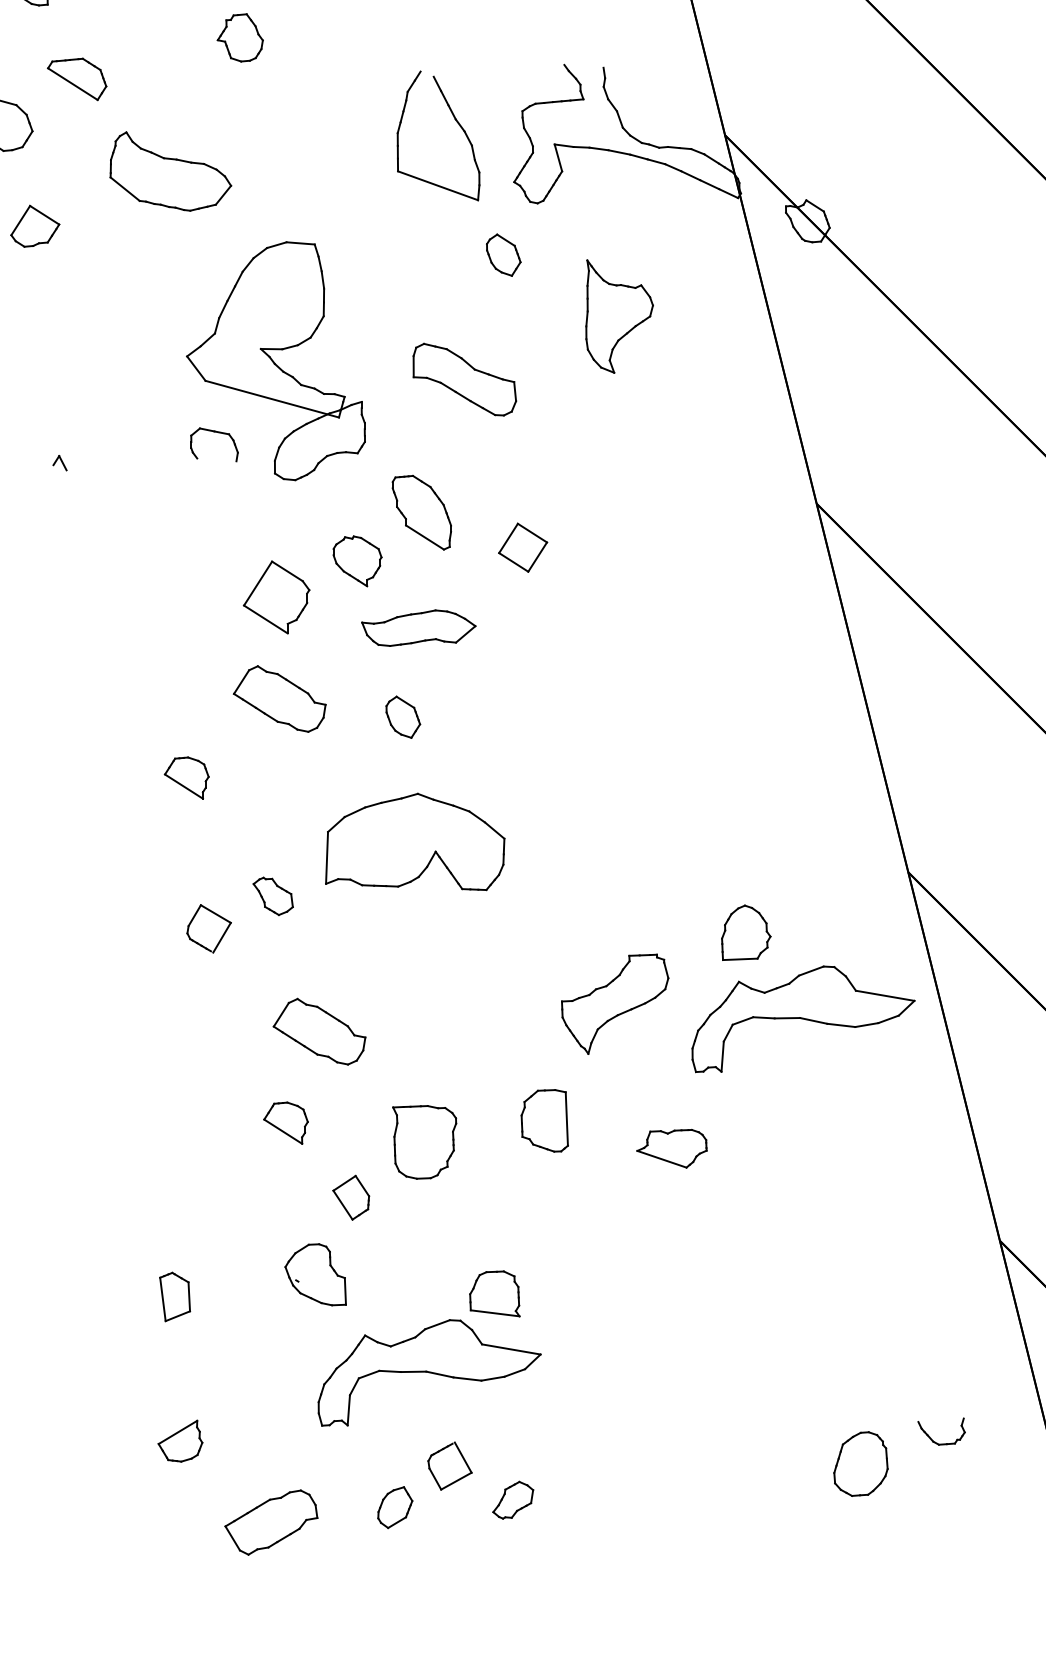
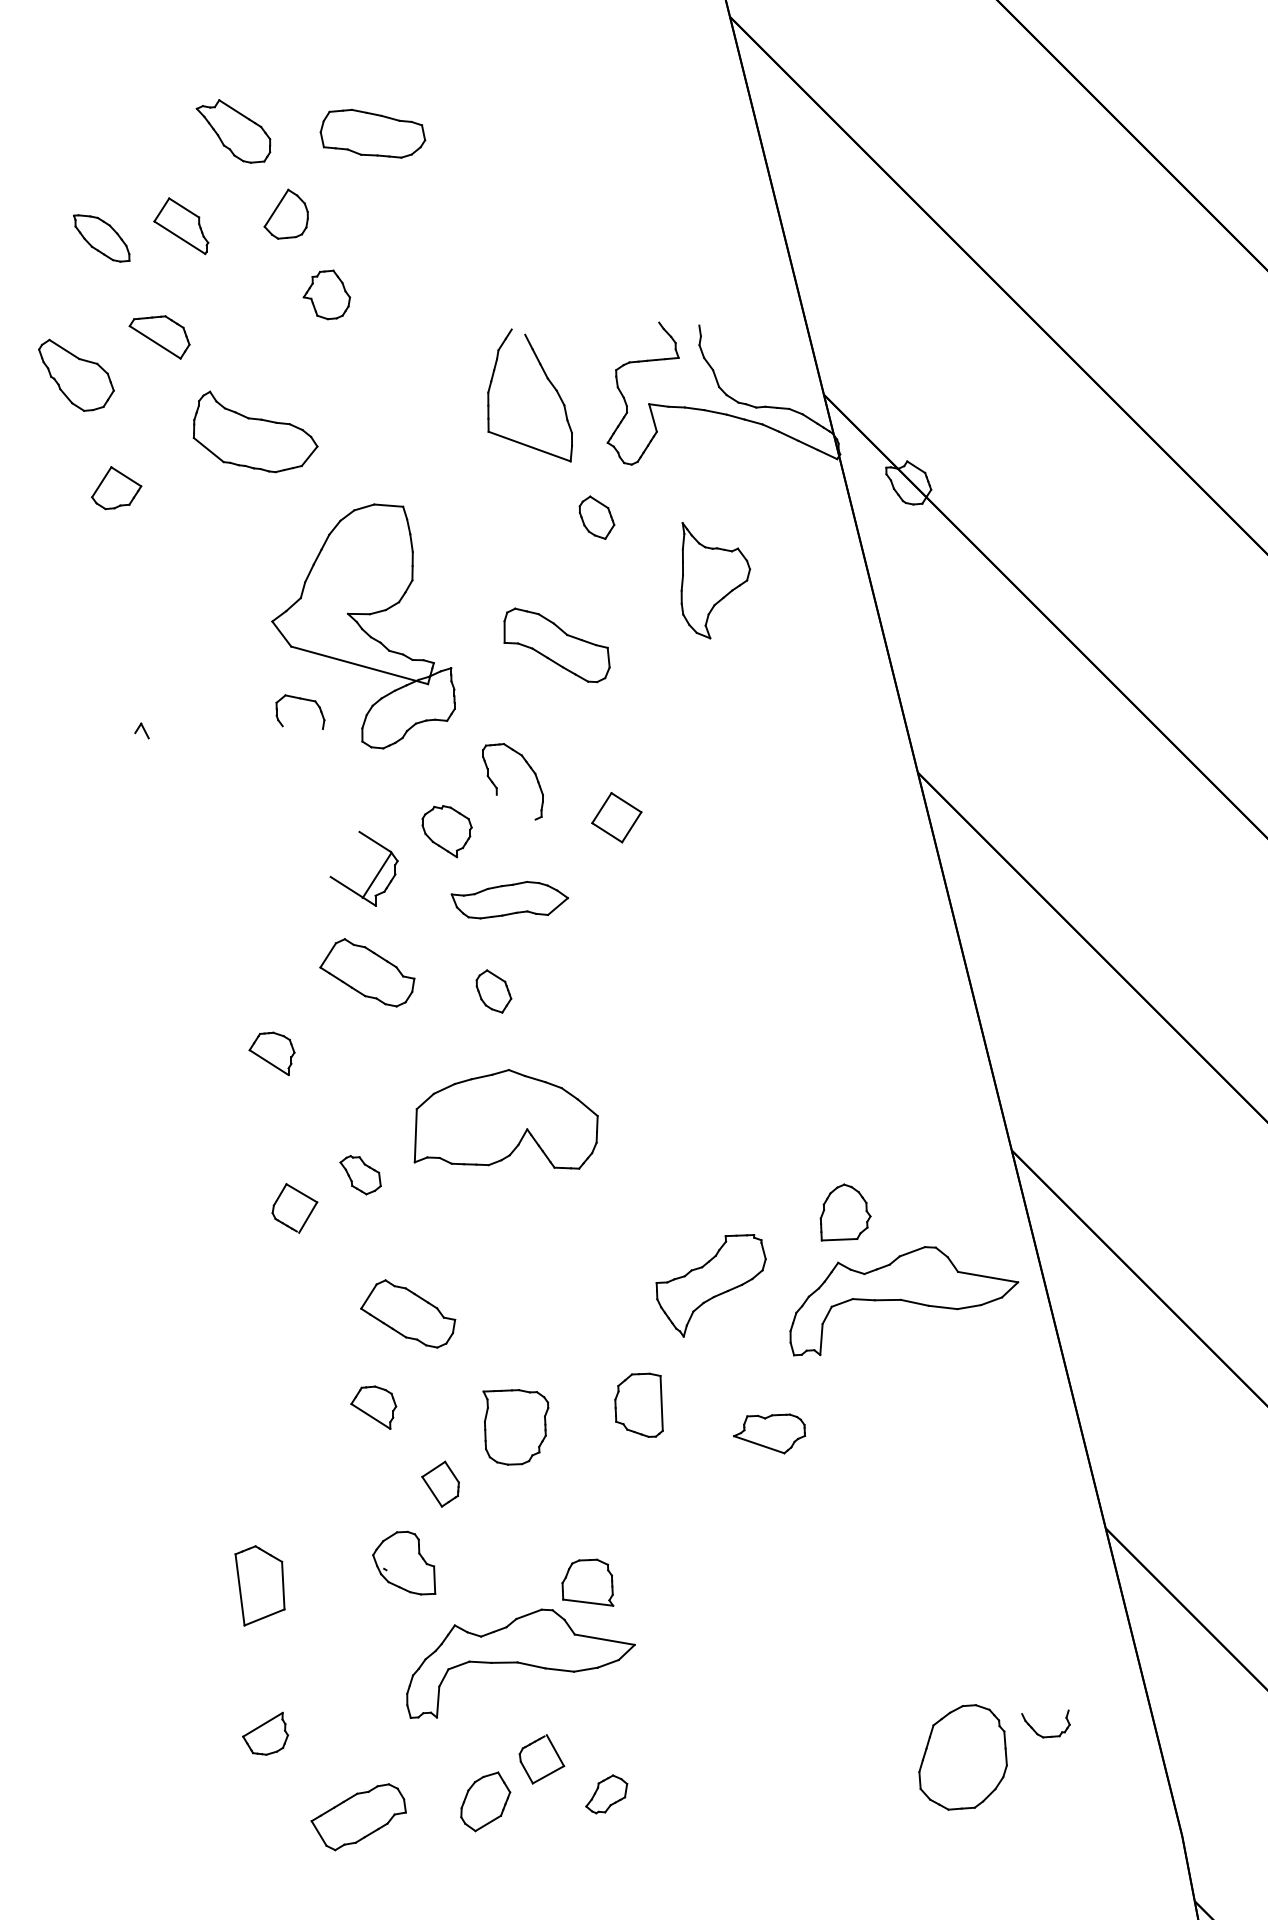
line: (424, 536) -> (515, 806), removed
line: (257, 582) -> (376, 874), moved
part: (174, 1296) -> (259, 1585), size x1.6
part: (861, 1463) -> (963, 1756), size x1.6
part: (395, 1507) -> (485, 1801), size x1.4

